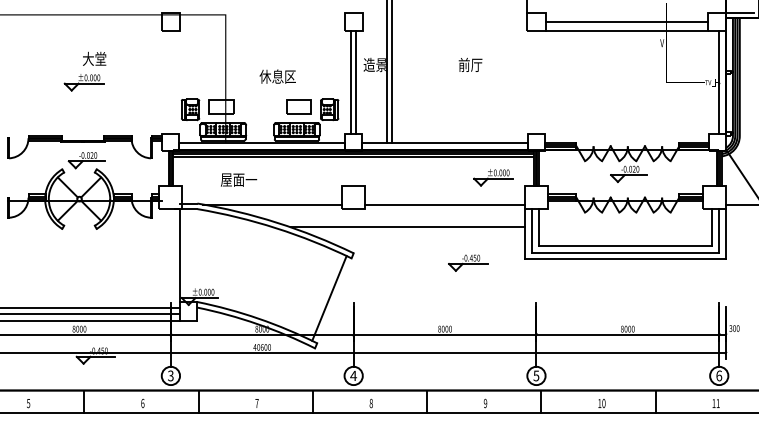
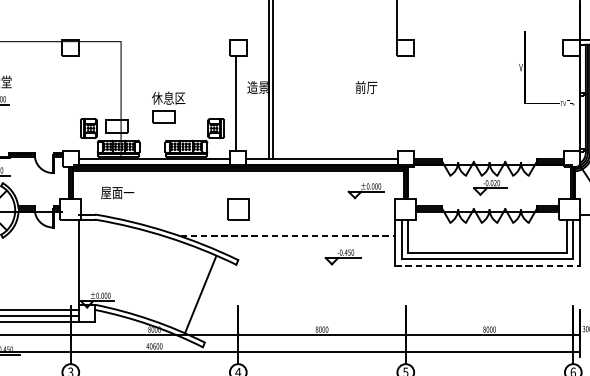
line: (626, 21) -> (488, 47), removed
line: (626, 30) -> (488, 55), removed
text: (470, 64) -> (366, 87), moved
line: (355, 82) -> (239, 103), removed
line: (719, 82) -> (573, 103), removed
part: (298, 106) -> (163, 116), moved
text: (239, 179) -> (118, 192), moved
line: (272, 204) -> (163, 215), removed
line: (445, 204) -> (322, 215), removed
line: (408, 227) -> (288, 236), solid -> dashed
line: (625, 259) -> (487, 265), solid -> dashed
part: (468, 262) -> (343, 256), moved
line: (329, 298) -> (200, 295), moved

